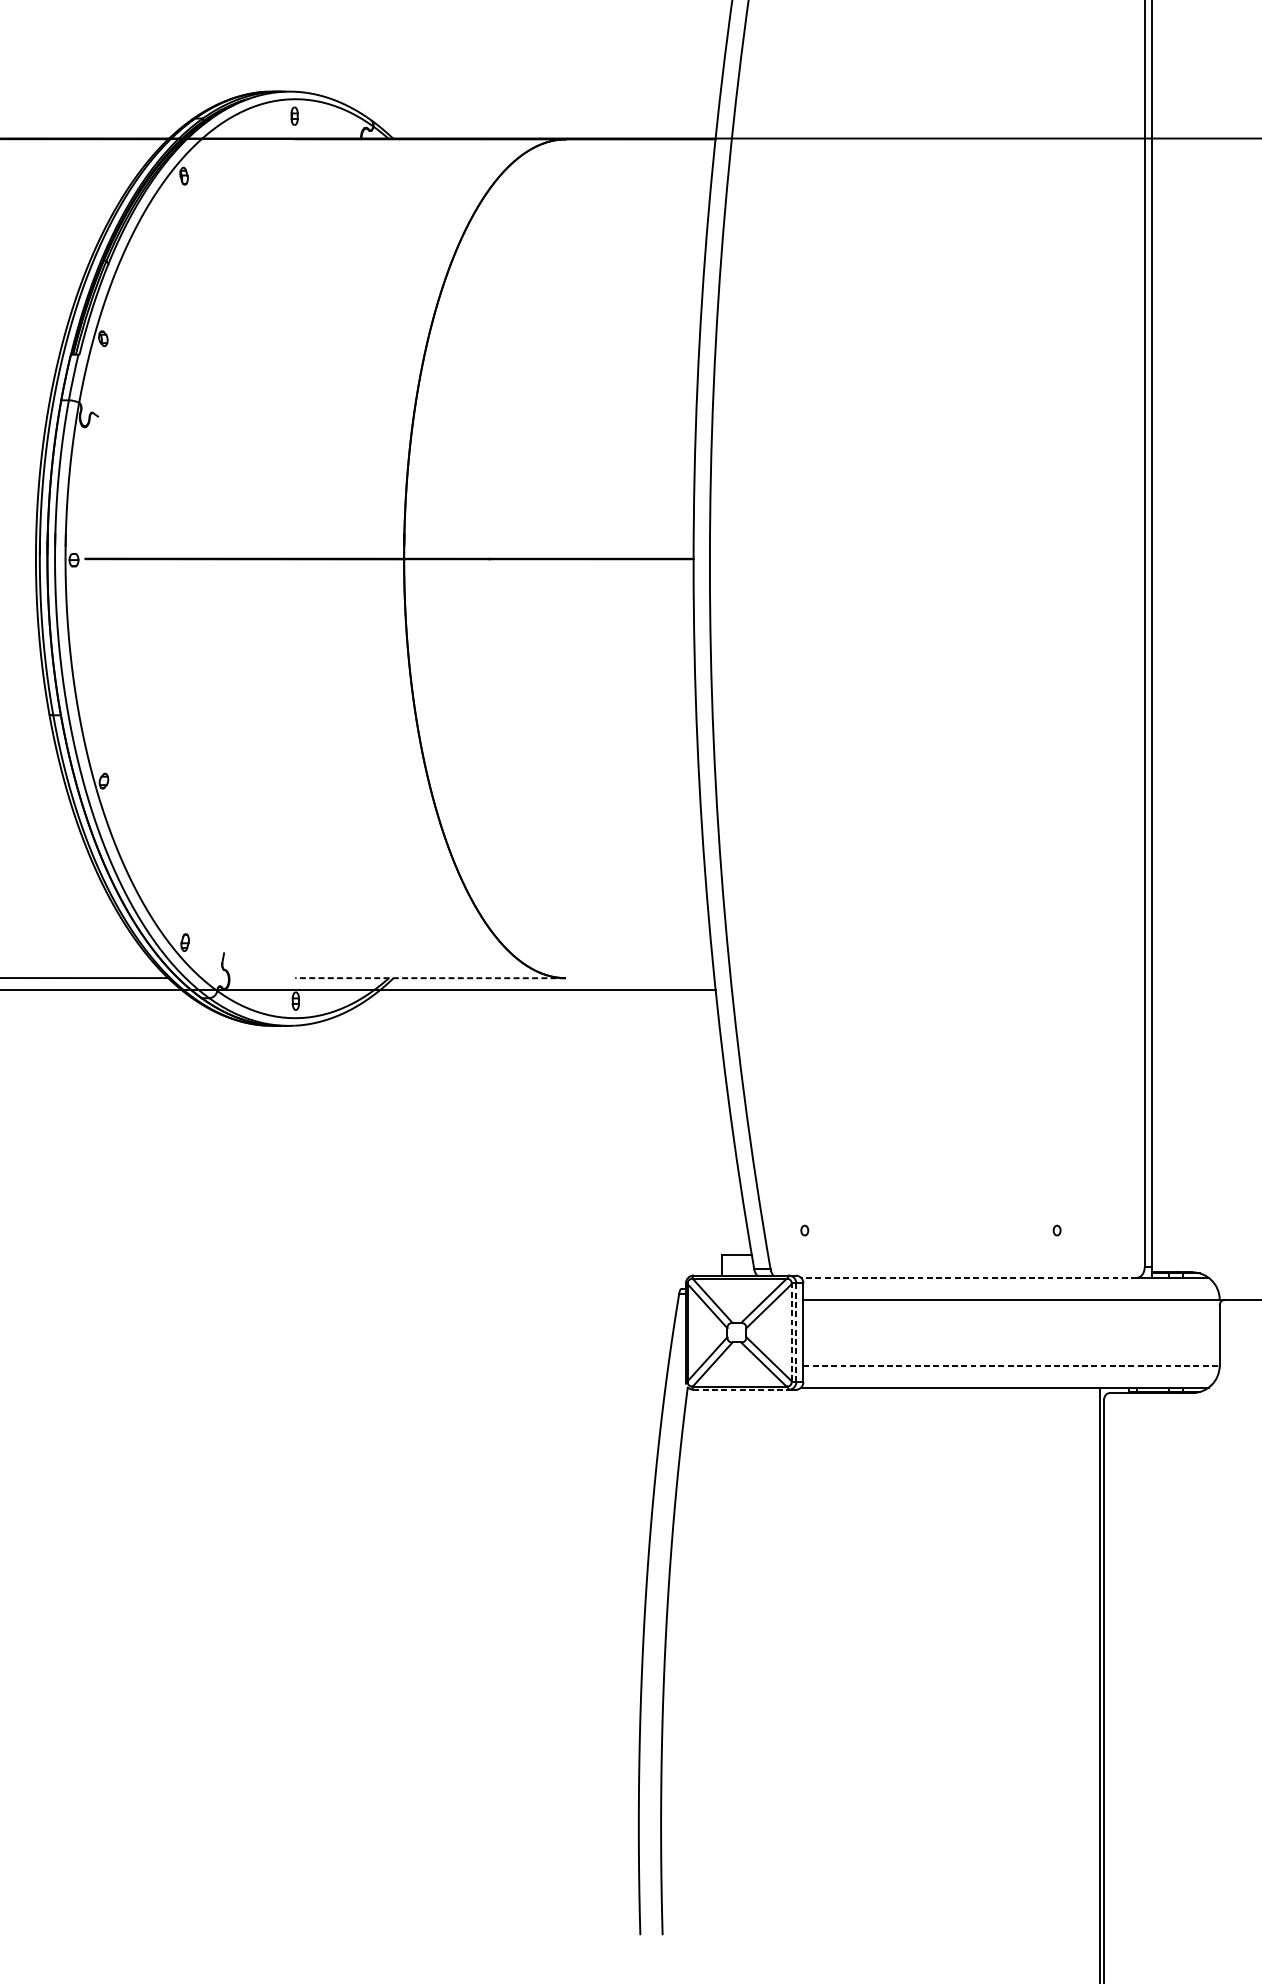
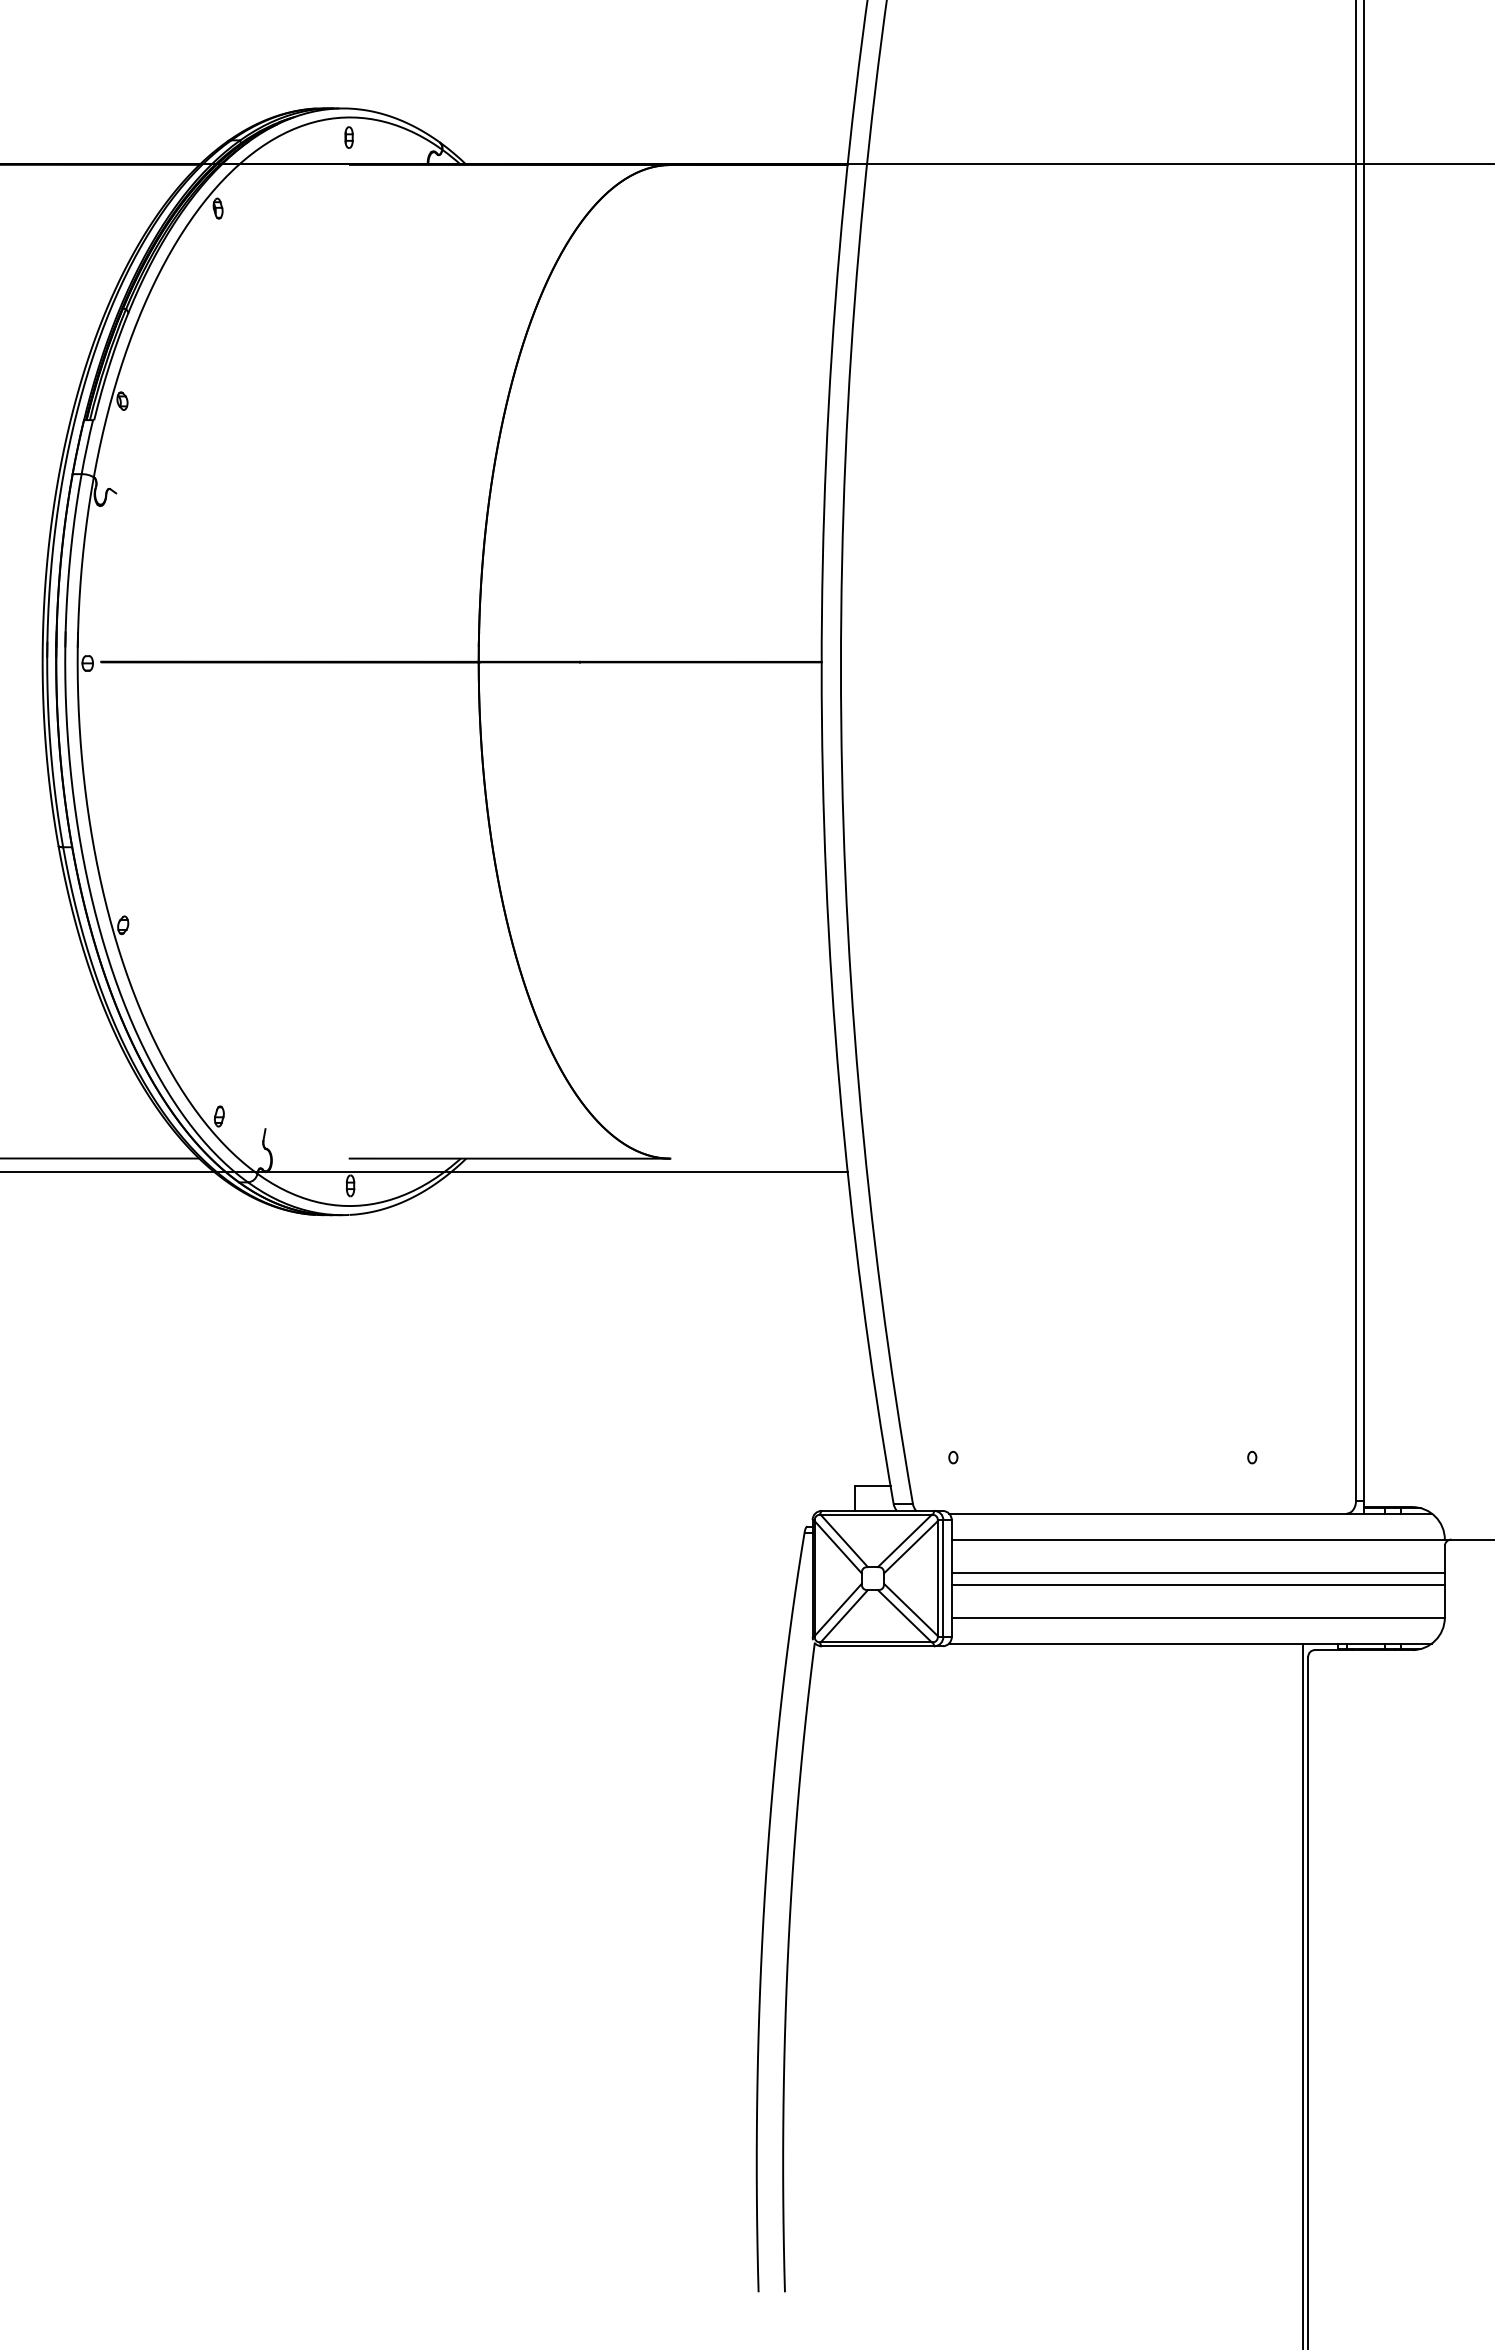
line: (430, 978) -> (509, 1158), dashed -> solid
line: (968, 1277) -> (1147, 1513), dashed -> solid
line: (1010, 1327) -> (1197, 1572), added
line: (791, 1332) -> (937, 1578), dashed -> solid
line: (796, 1332) -> (943, 1578), dashed -> solid
line: (1010, 1337) -> (1197, 1584), added
line: (1011, 1365) -> (1198, 1617), dashed -> solid
line: (740, 1390) -> (877, 1646), dashed -> solid

